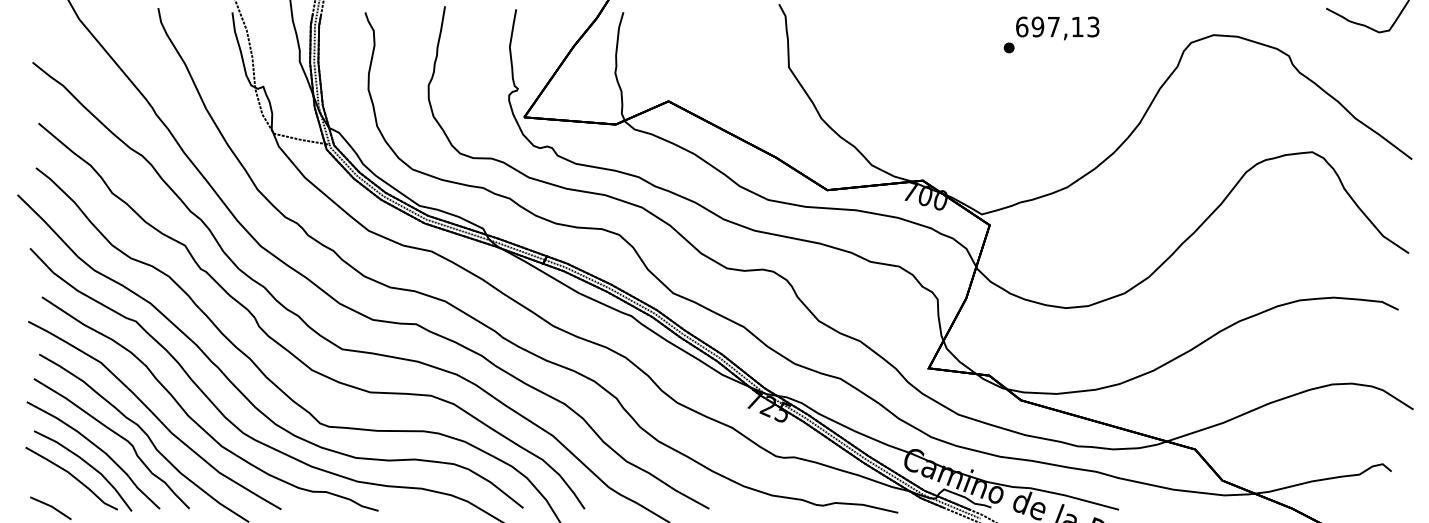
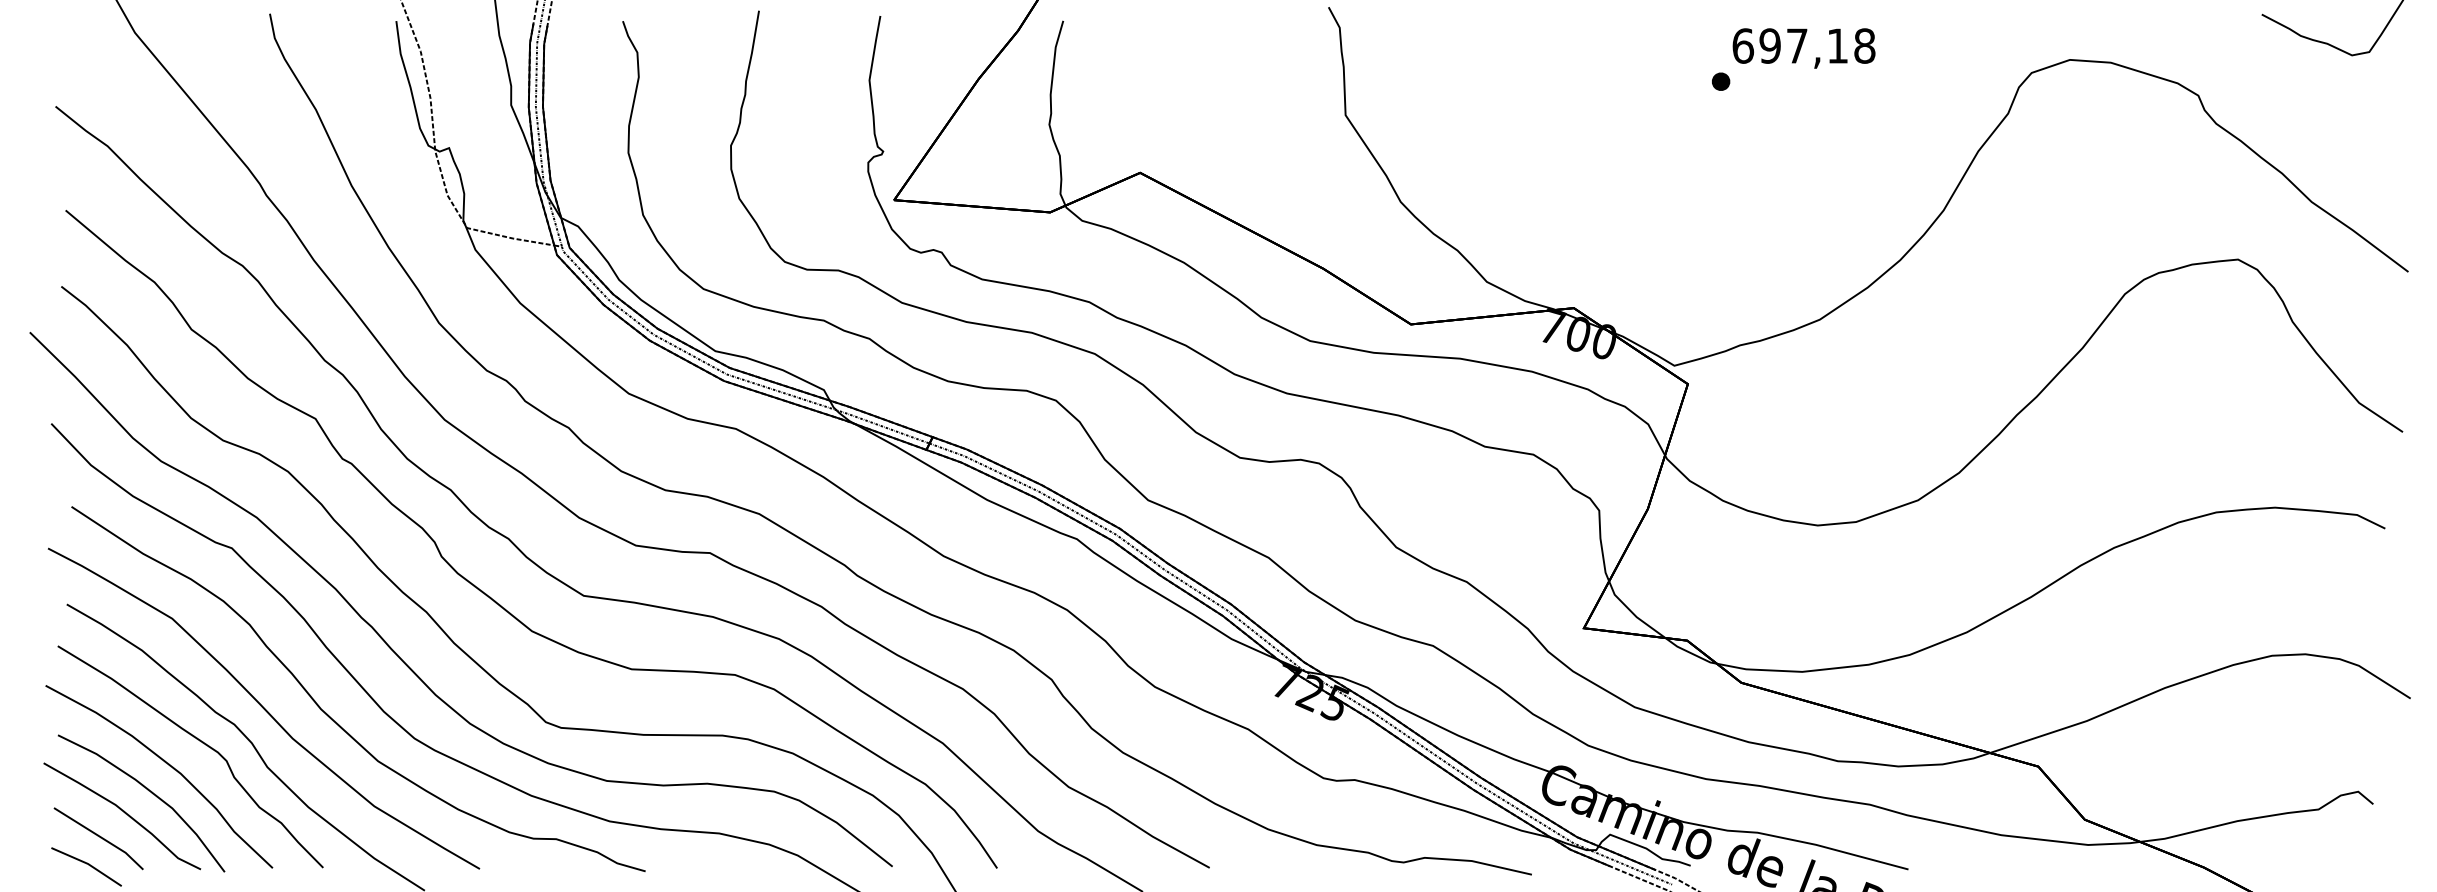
text: (1093, 26) -> (1864, 45), 697,13 -> 697,18
line: (57, 490) -> (97, 836), added

